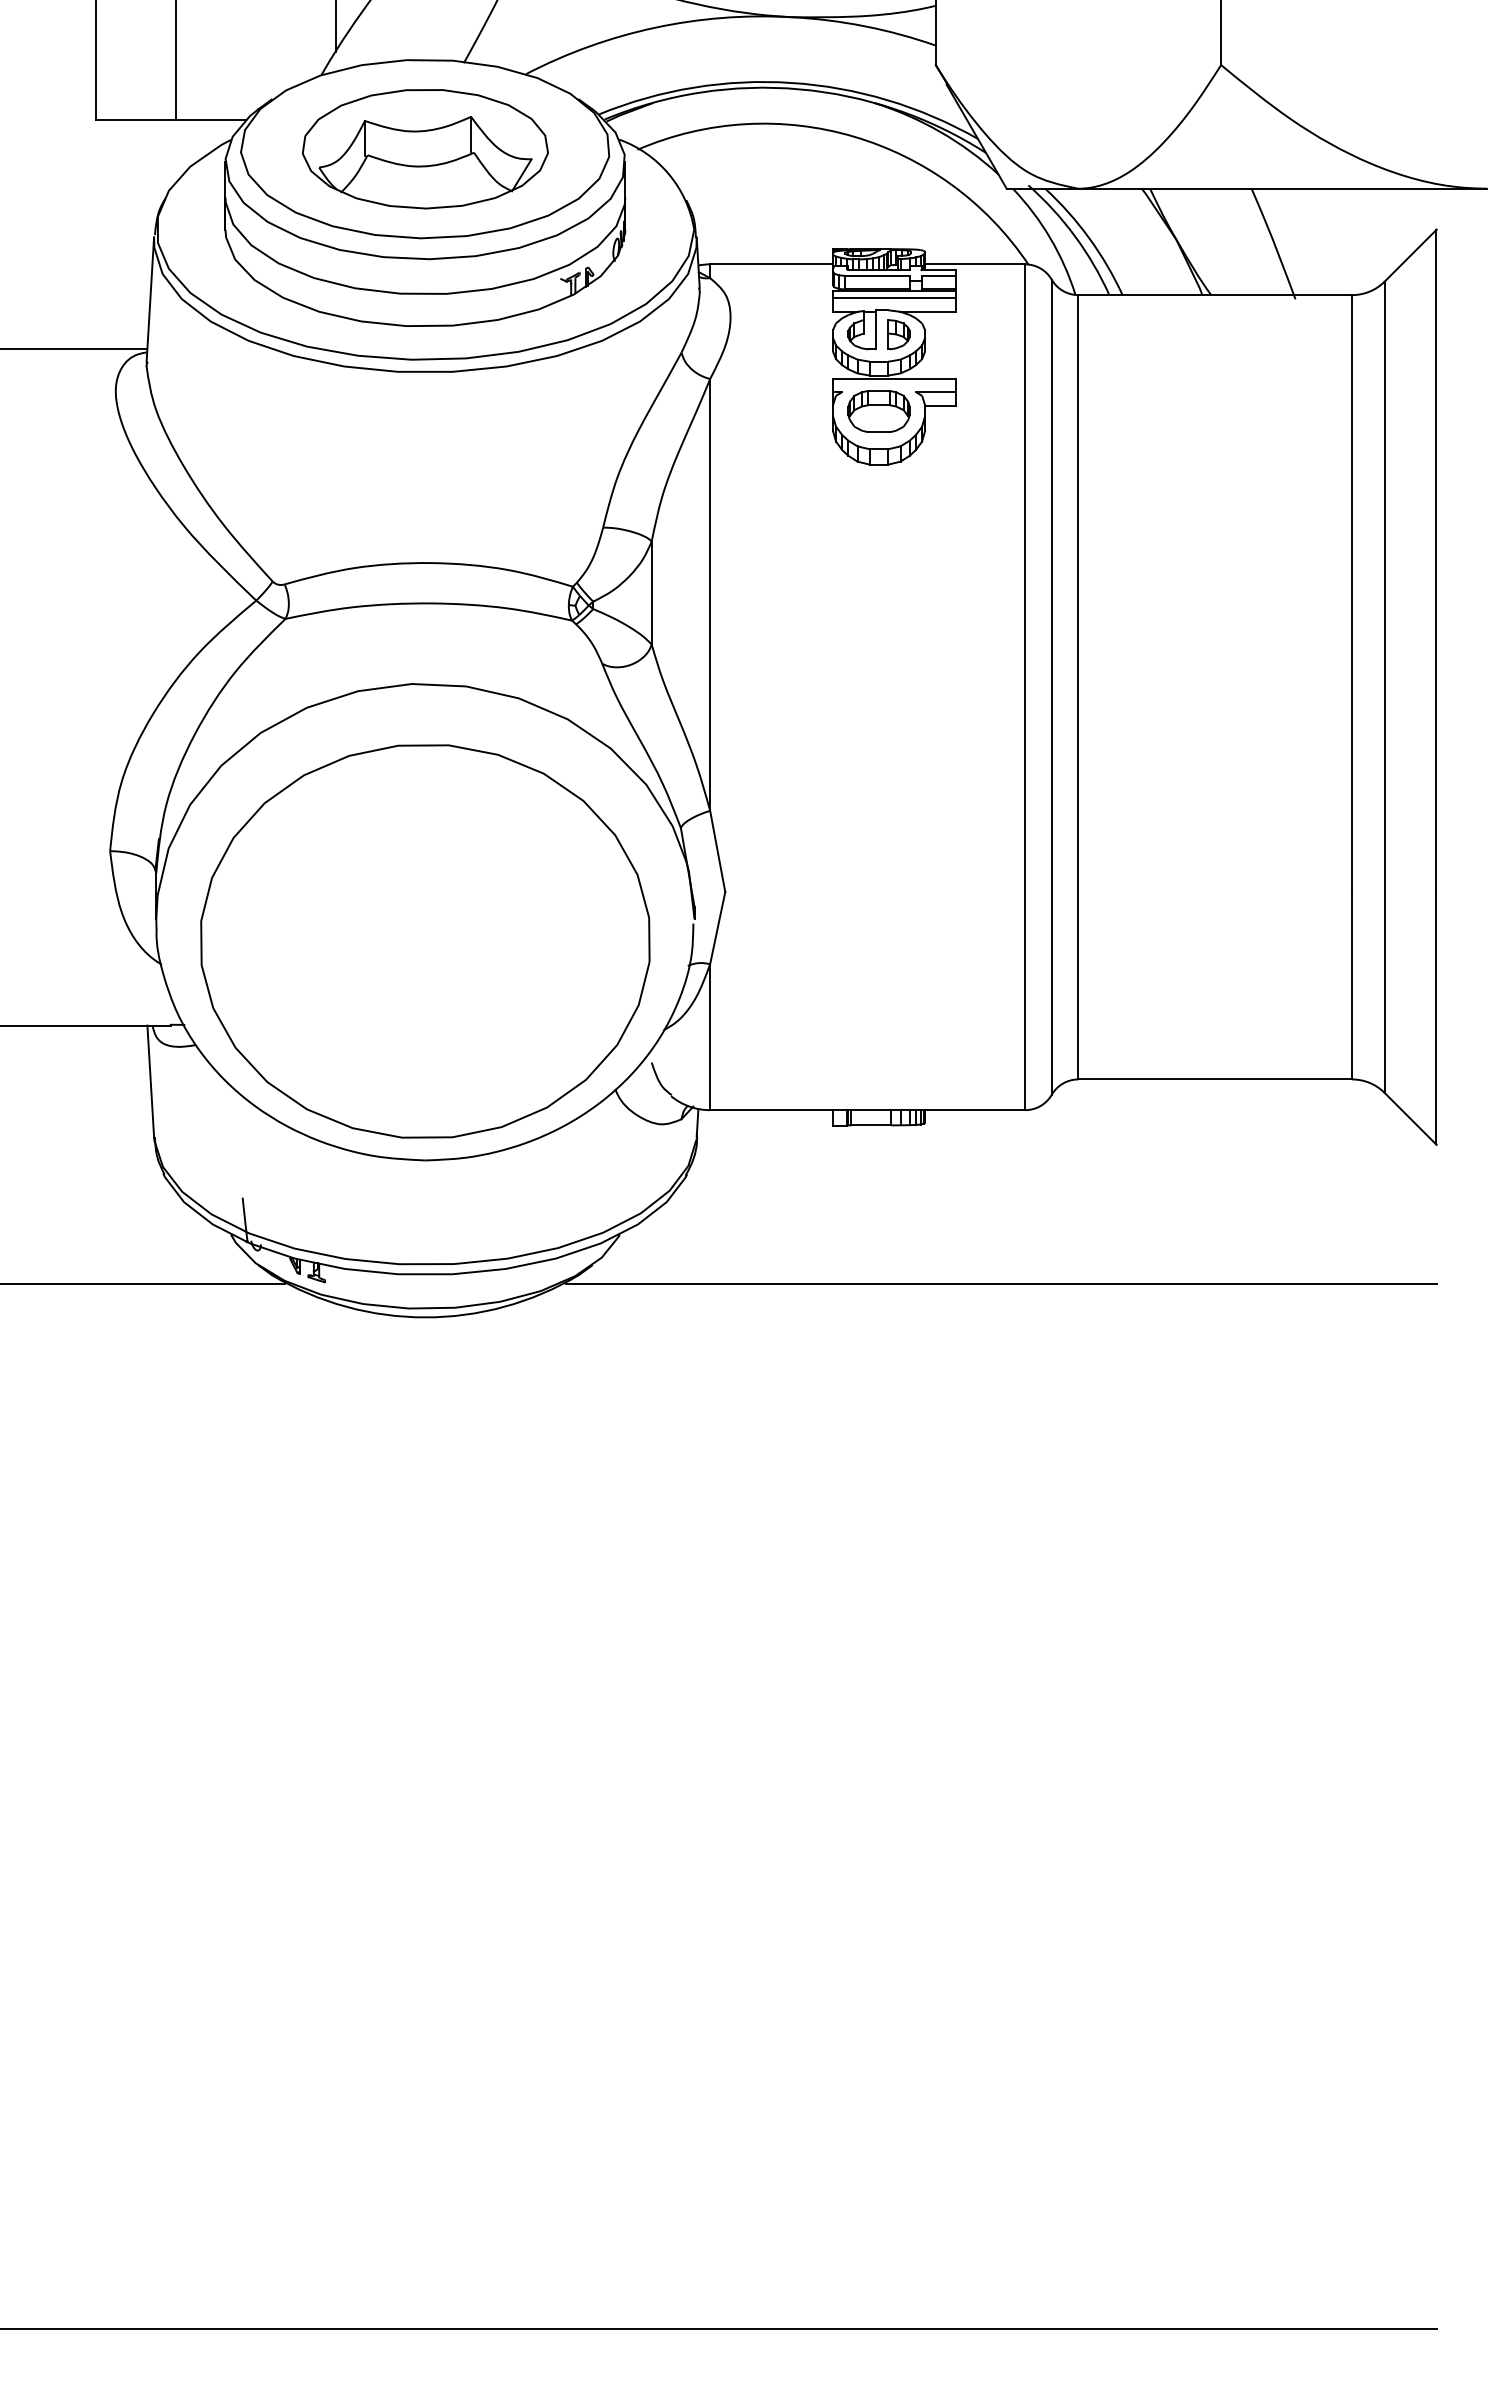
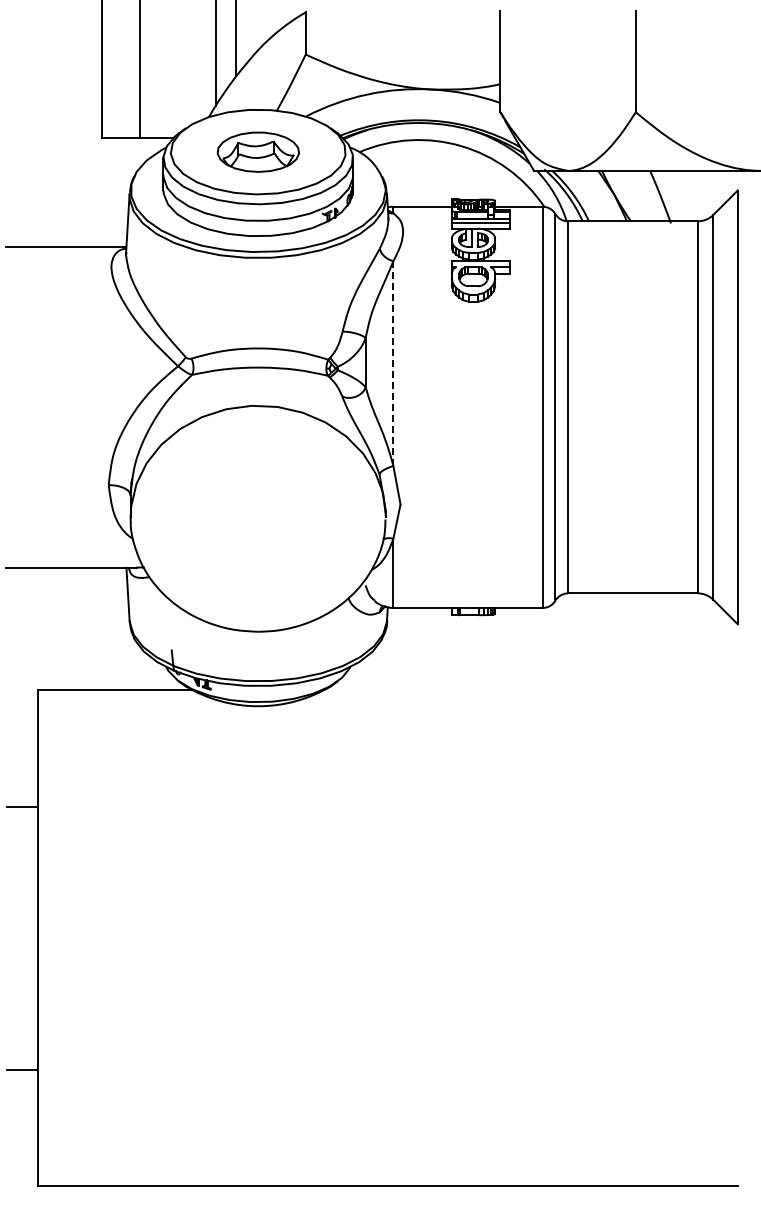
part: (425, 149) -> (258, 152), size x0.7
line: (710, 594) -> (393, 363), solid -> dashed
part: (425, 940) -> (258, 527), removed
line: (1001, 1284) -> (531, 690), removed

